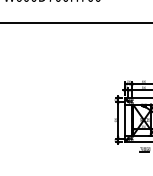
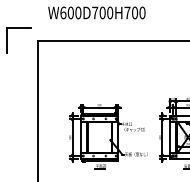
part: (64, 119) -> (108, 136), added

